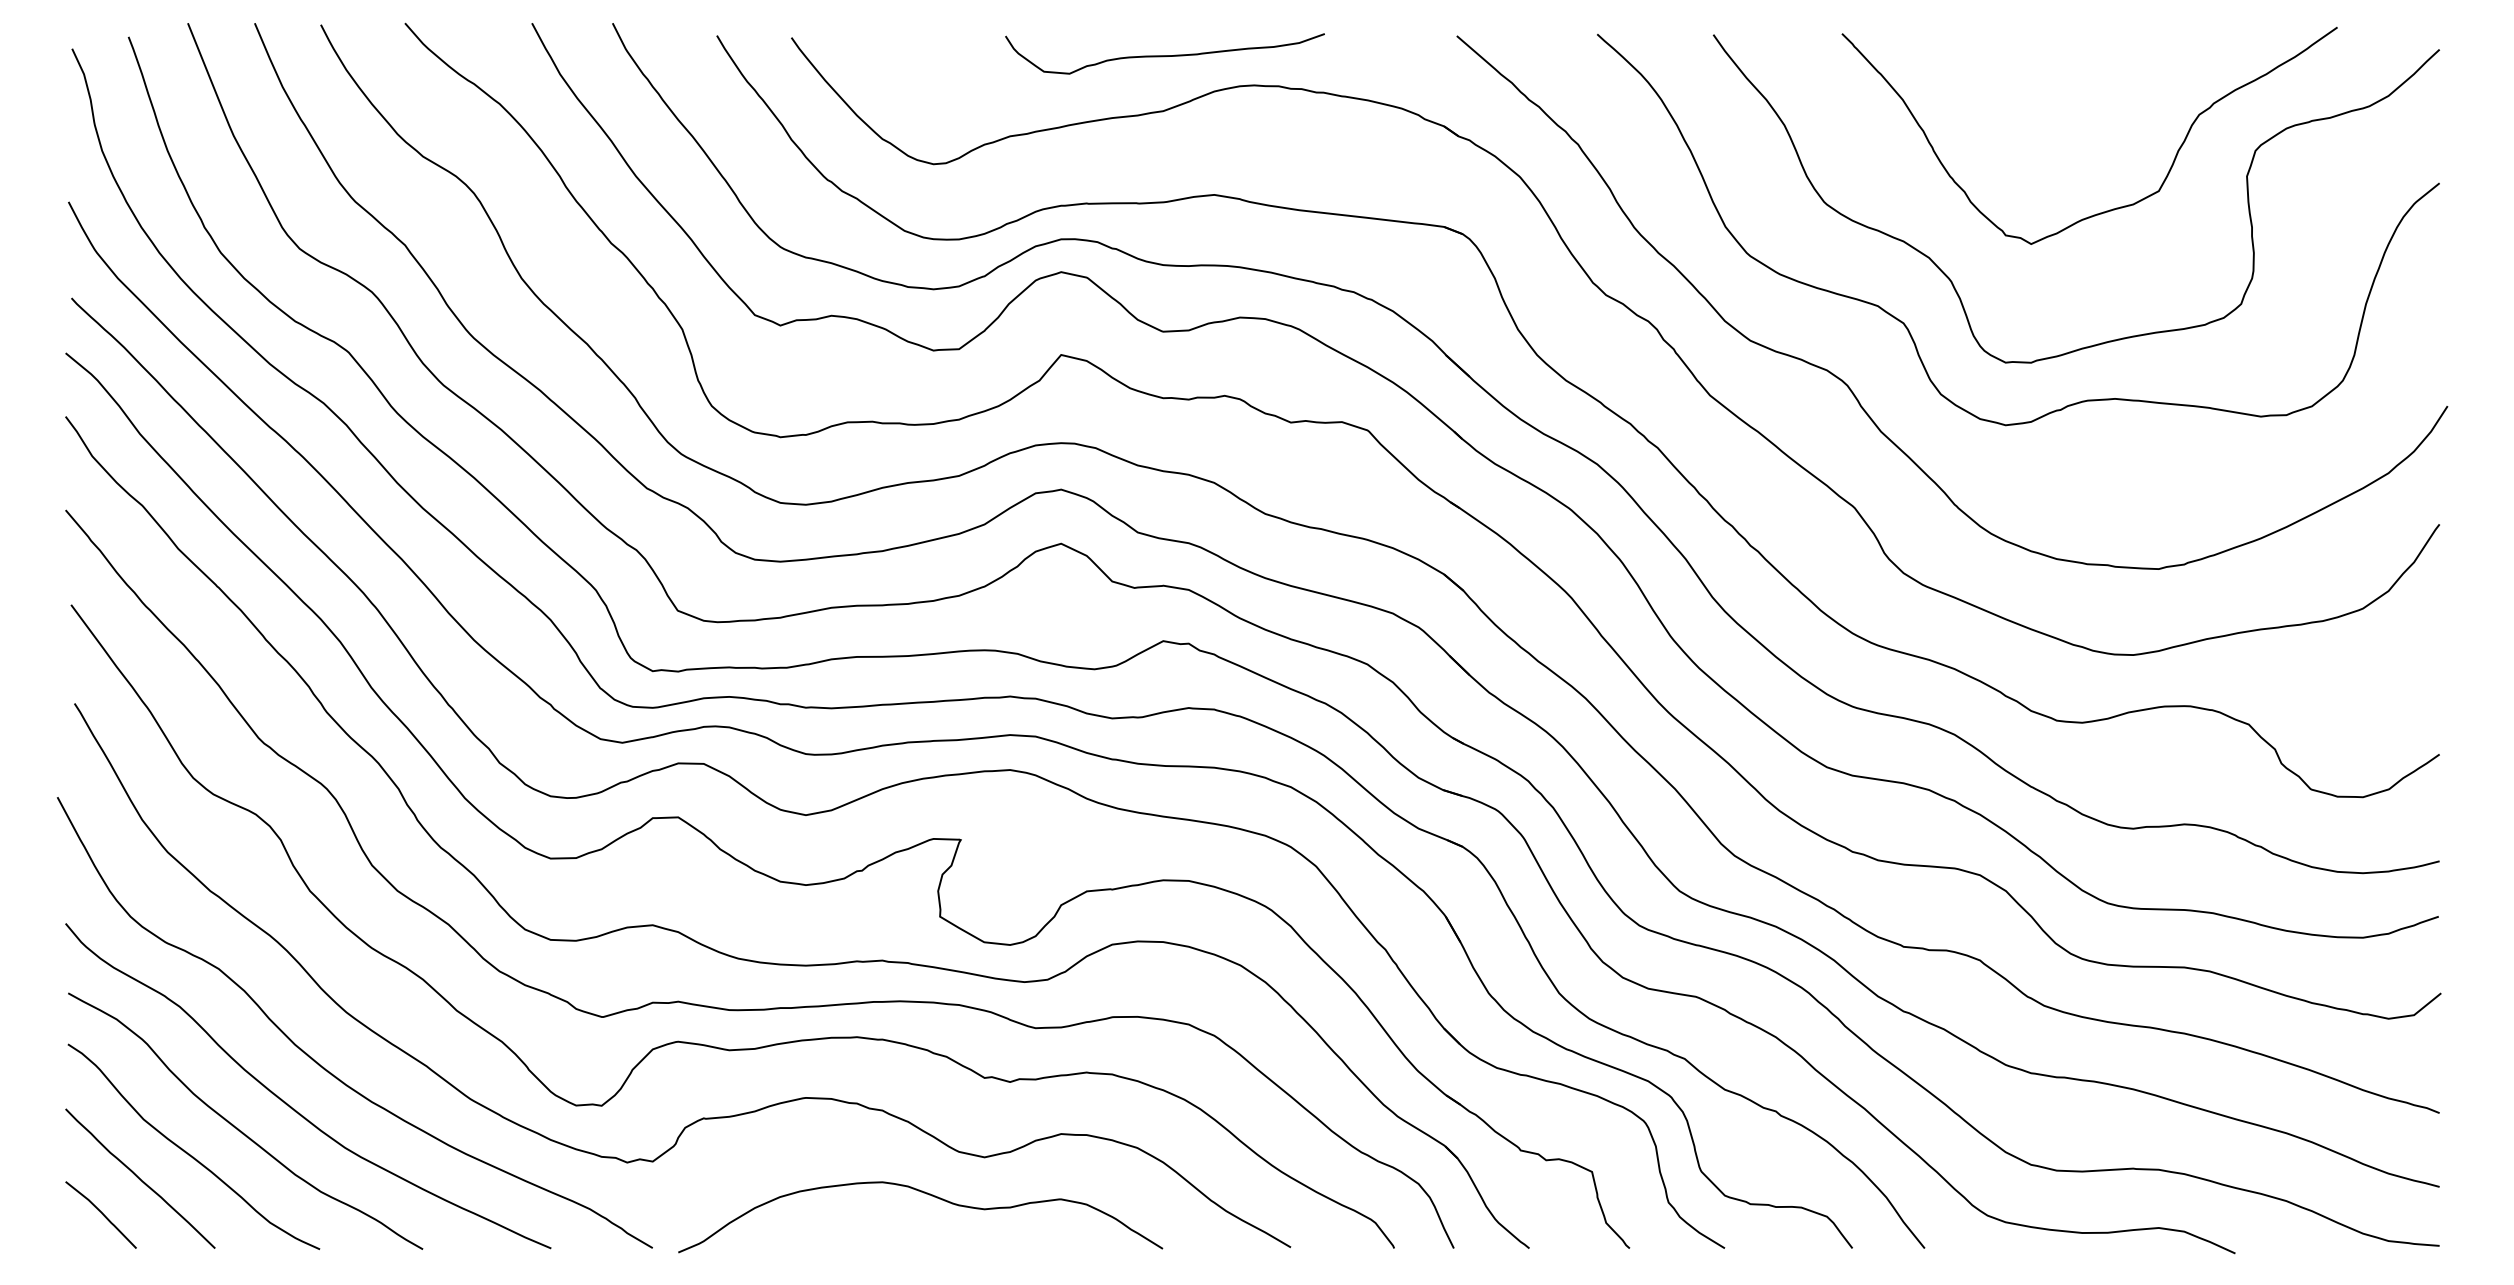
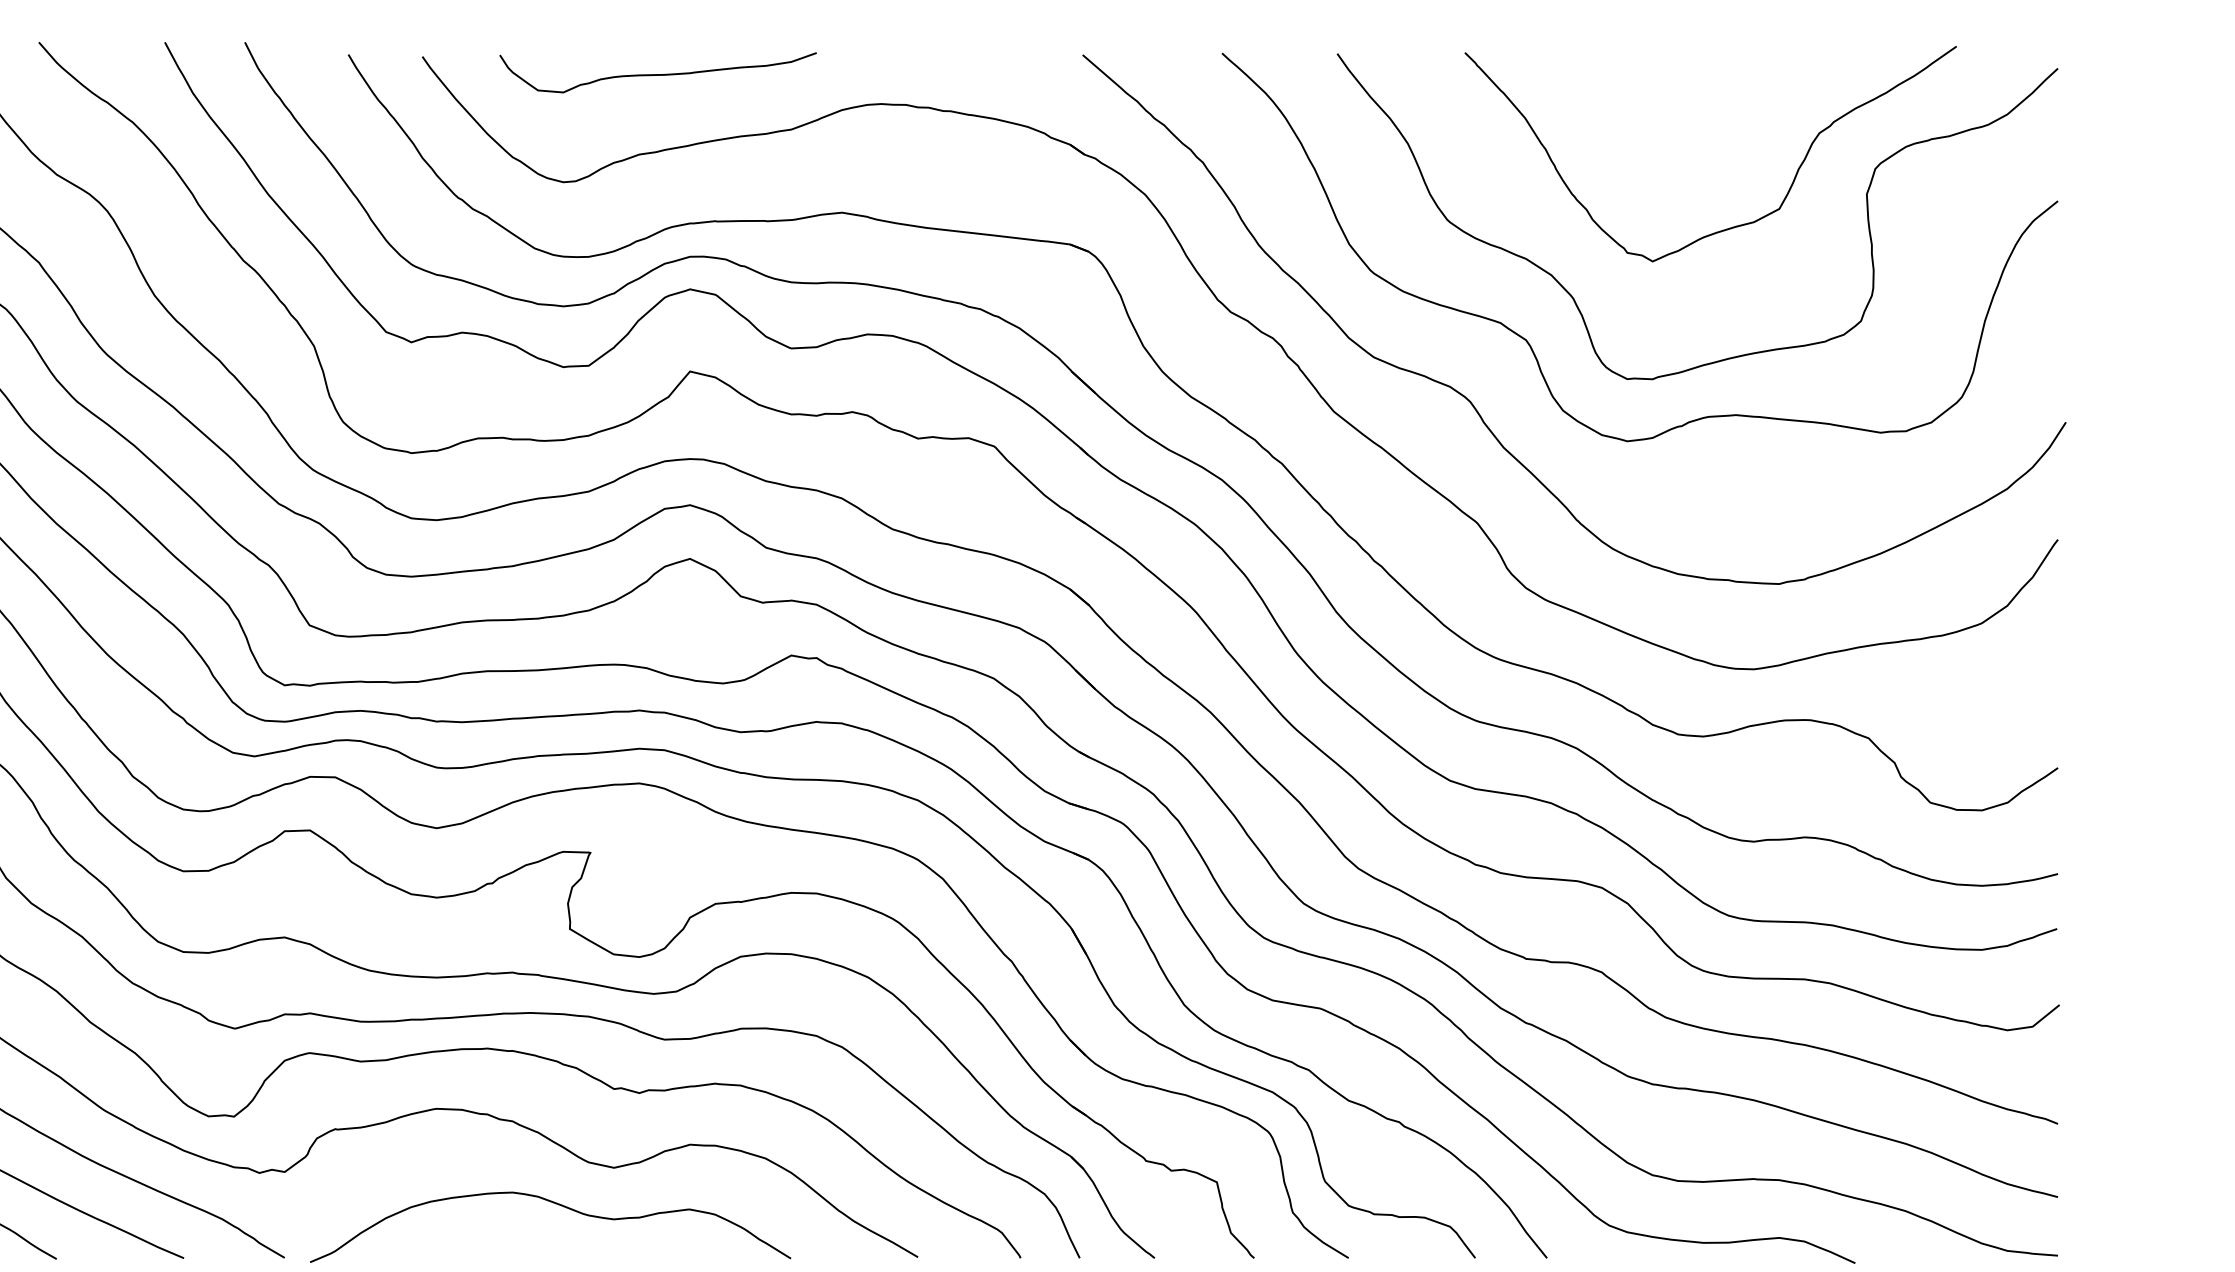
curve: (1164, 55) -> (657, 74), moved

